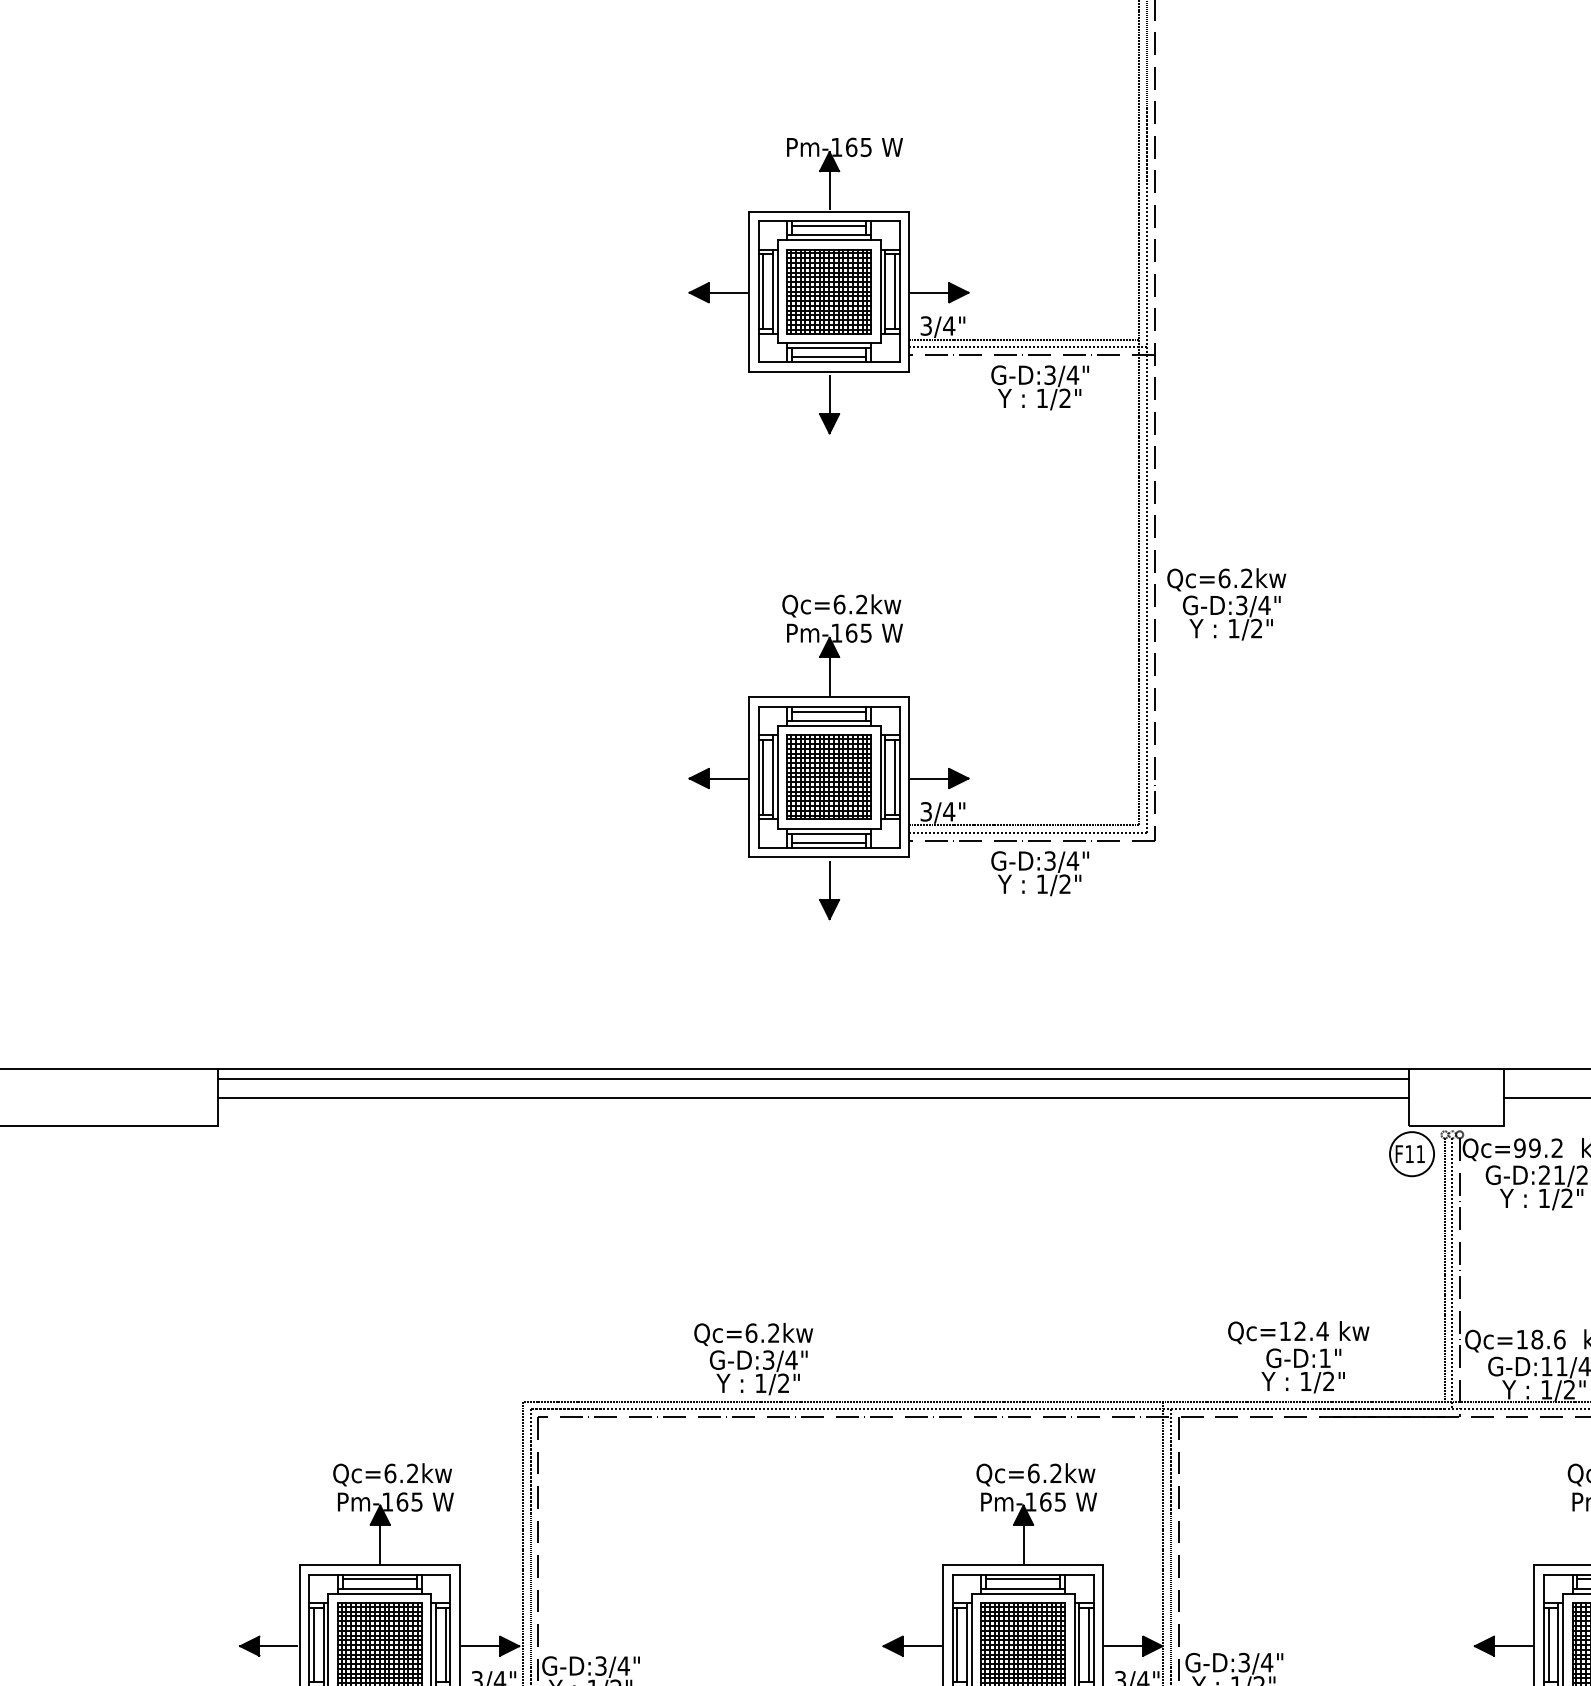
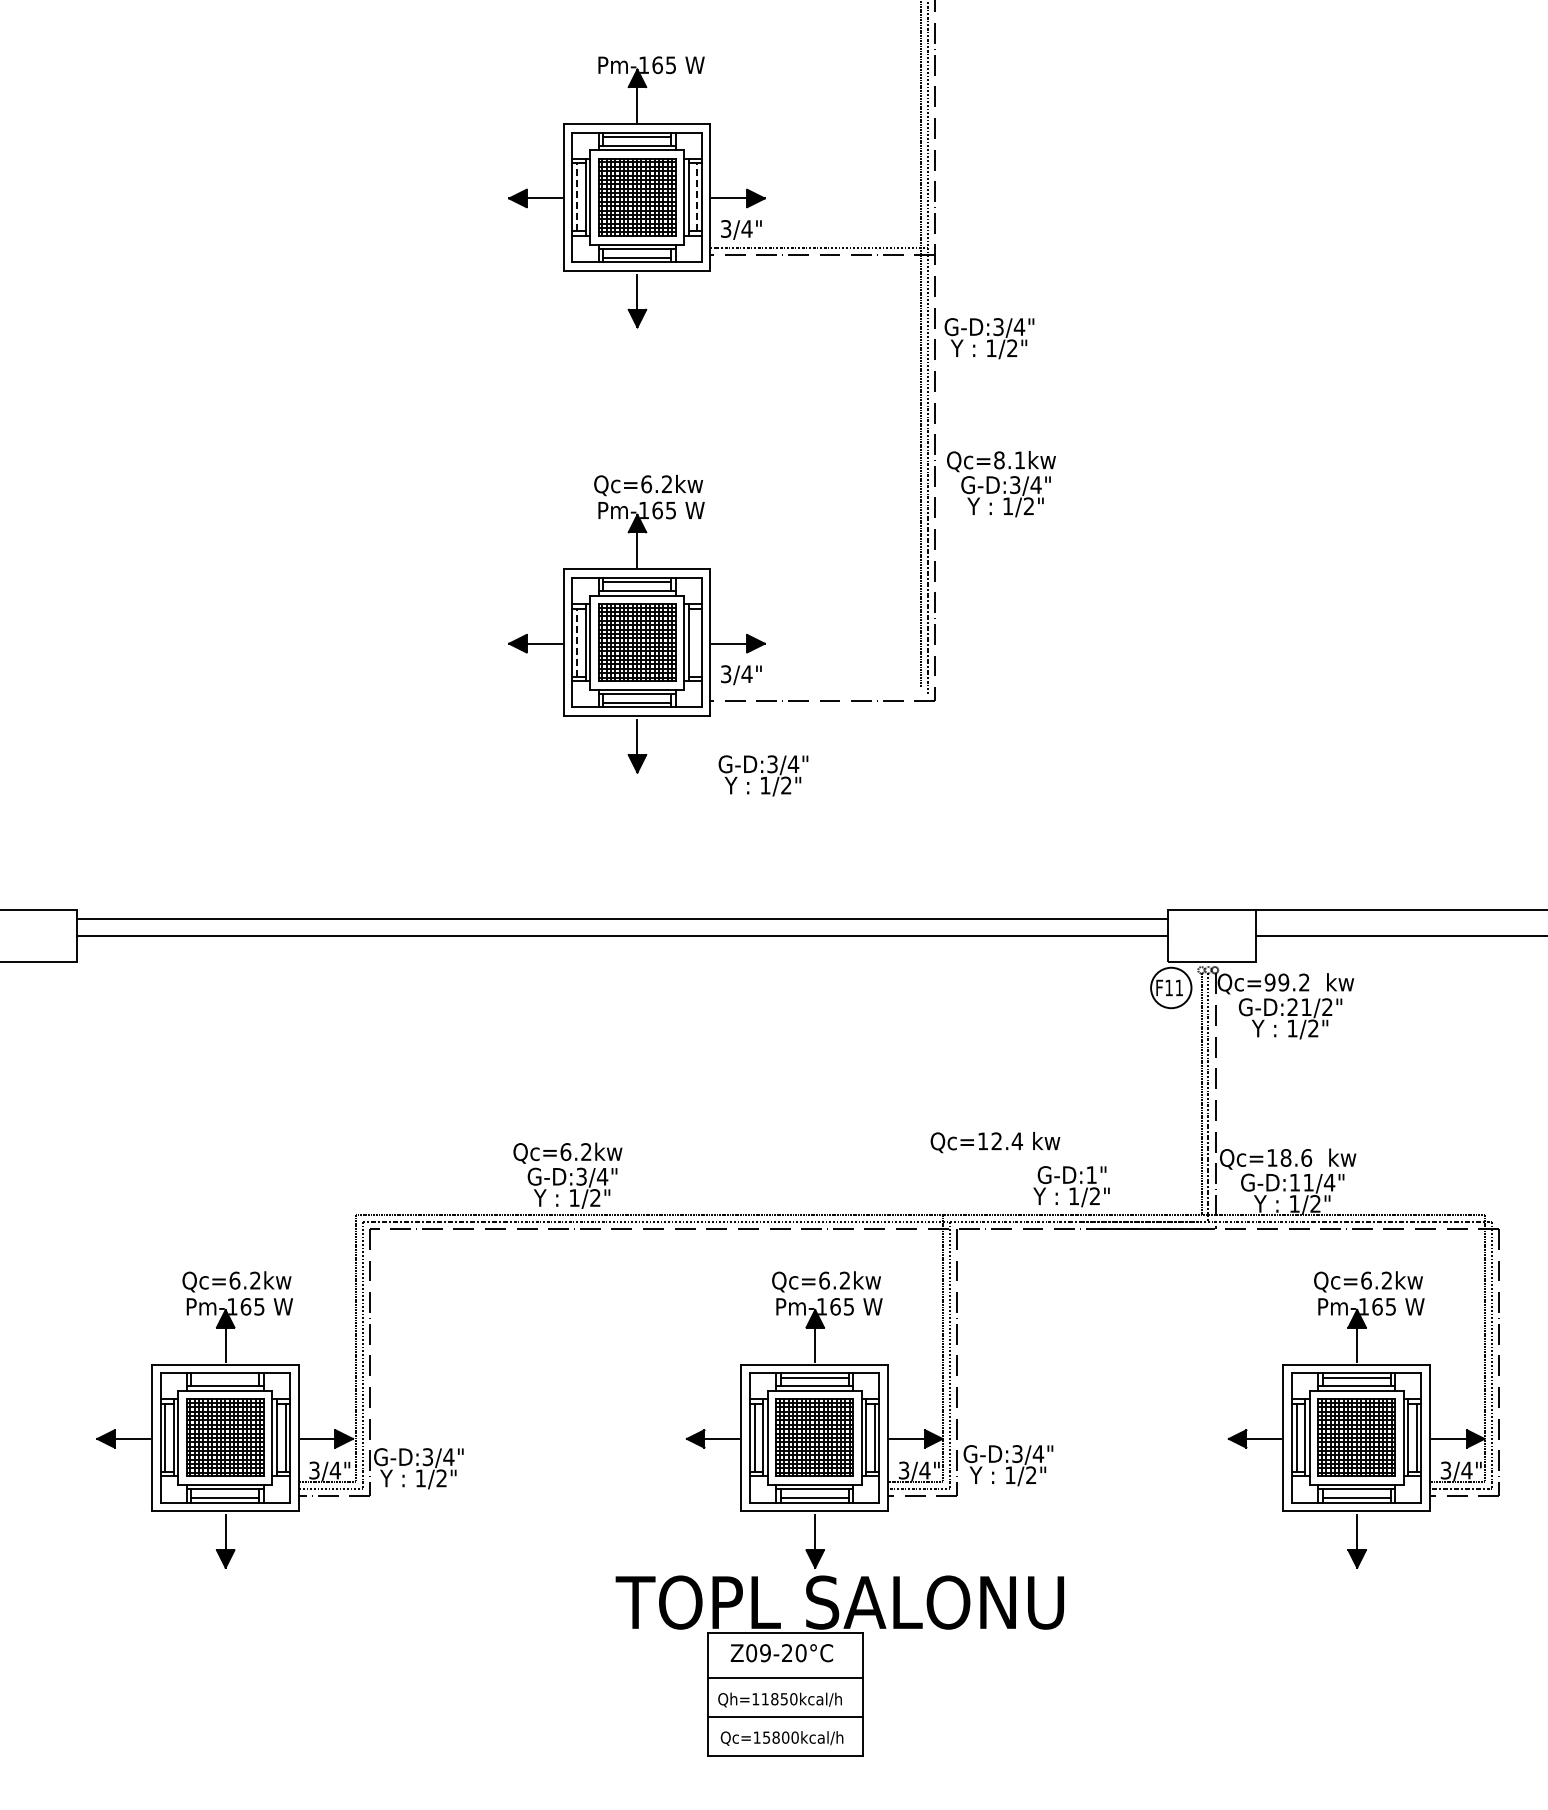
line: (763, 290) -> (576, 196), solid -> dashed
line: (895, 290) -> (697, 196), solid -> dashed
line: (1023, 339) -> (815, 241), removed
text: (1040, 387) -> (989, 338), moved
text: (1235, 578) -> (1009, 460), Qc=6.2kw -> Qc=8.1kw
line: (763, 777) -> (576, 642), solid -> dashed
line: (895, 777) -> (697, 642), removed
line: (1023, 825) -> (815, 686), removed
line: (1028, 832) -> (819, 693), removed
text: (1040, 873) -> (763, 775), moved
line: (813, 1069) -> (622, 910), removed
text: (1298, 1332) -> (995, 1142), moved
line: (380, 1579) -> (225, 1377), removed

